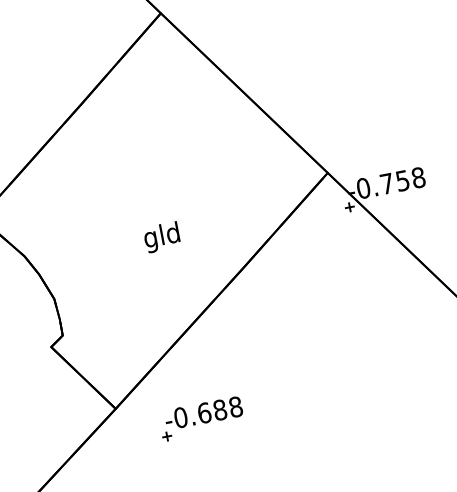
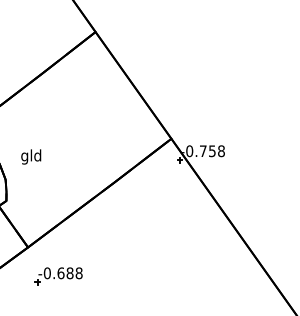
text: (162, 236) -> (31, 156), moved
part: (201, 419) -> (58, 276), moved

